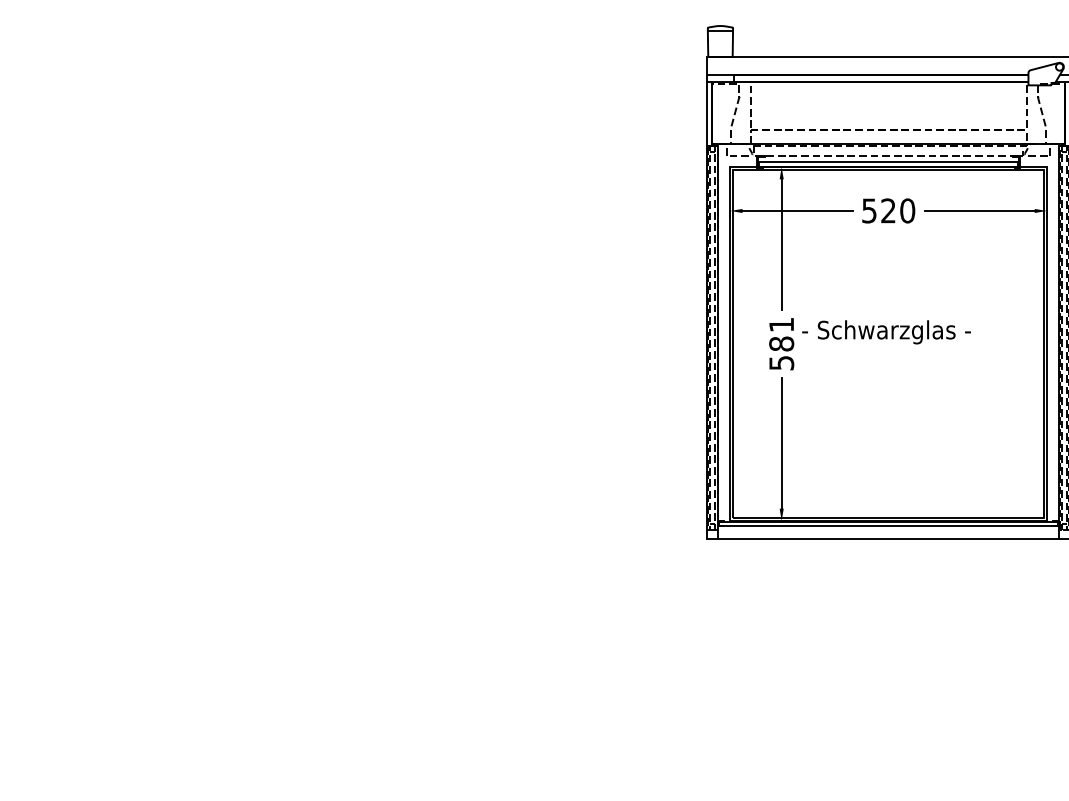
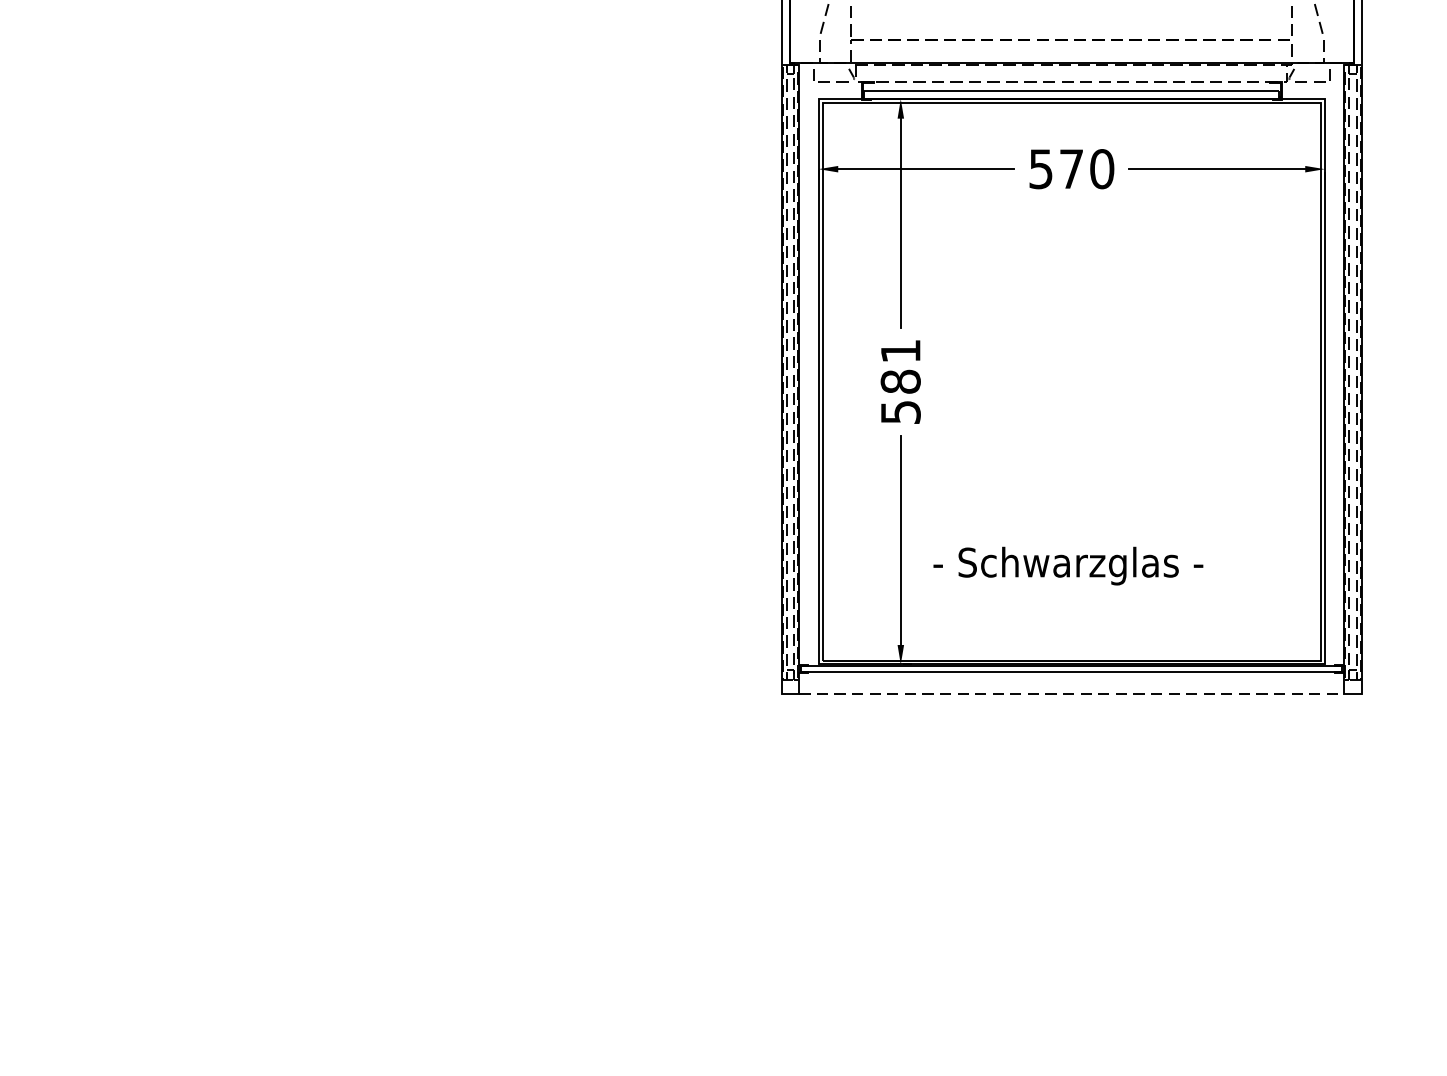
text: (888, 210) -> (1071, 168), 520 -> 570
text: (886, 332) -> (1068, 566), moved
line: (889, 539) -> (1073, 694), solid -> dashed

